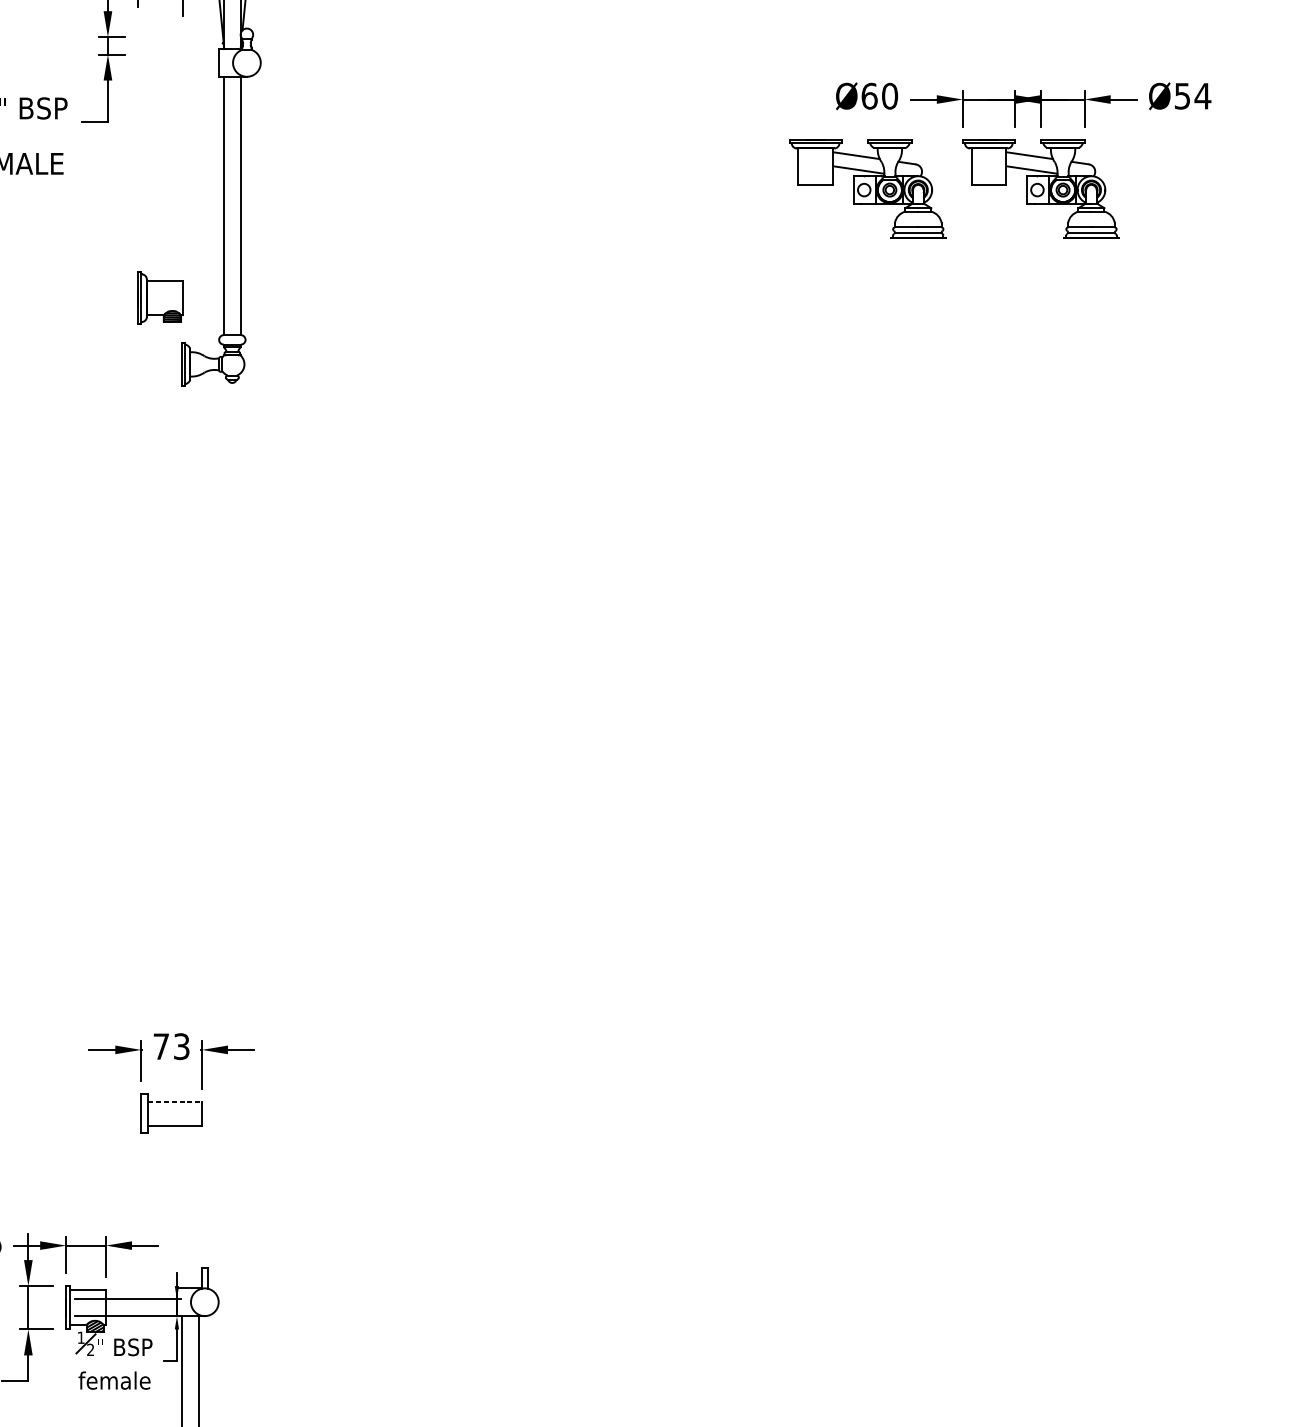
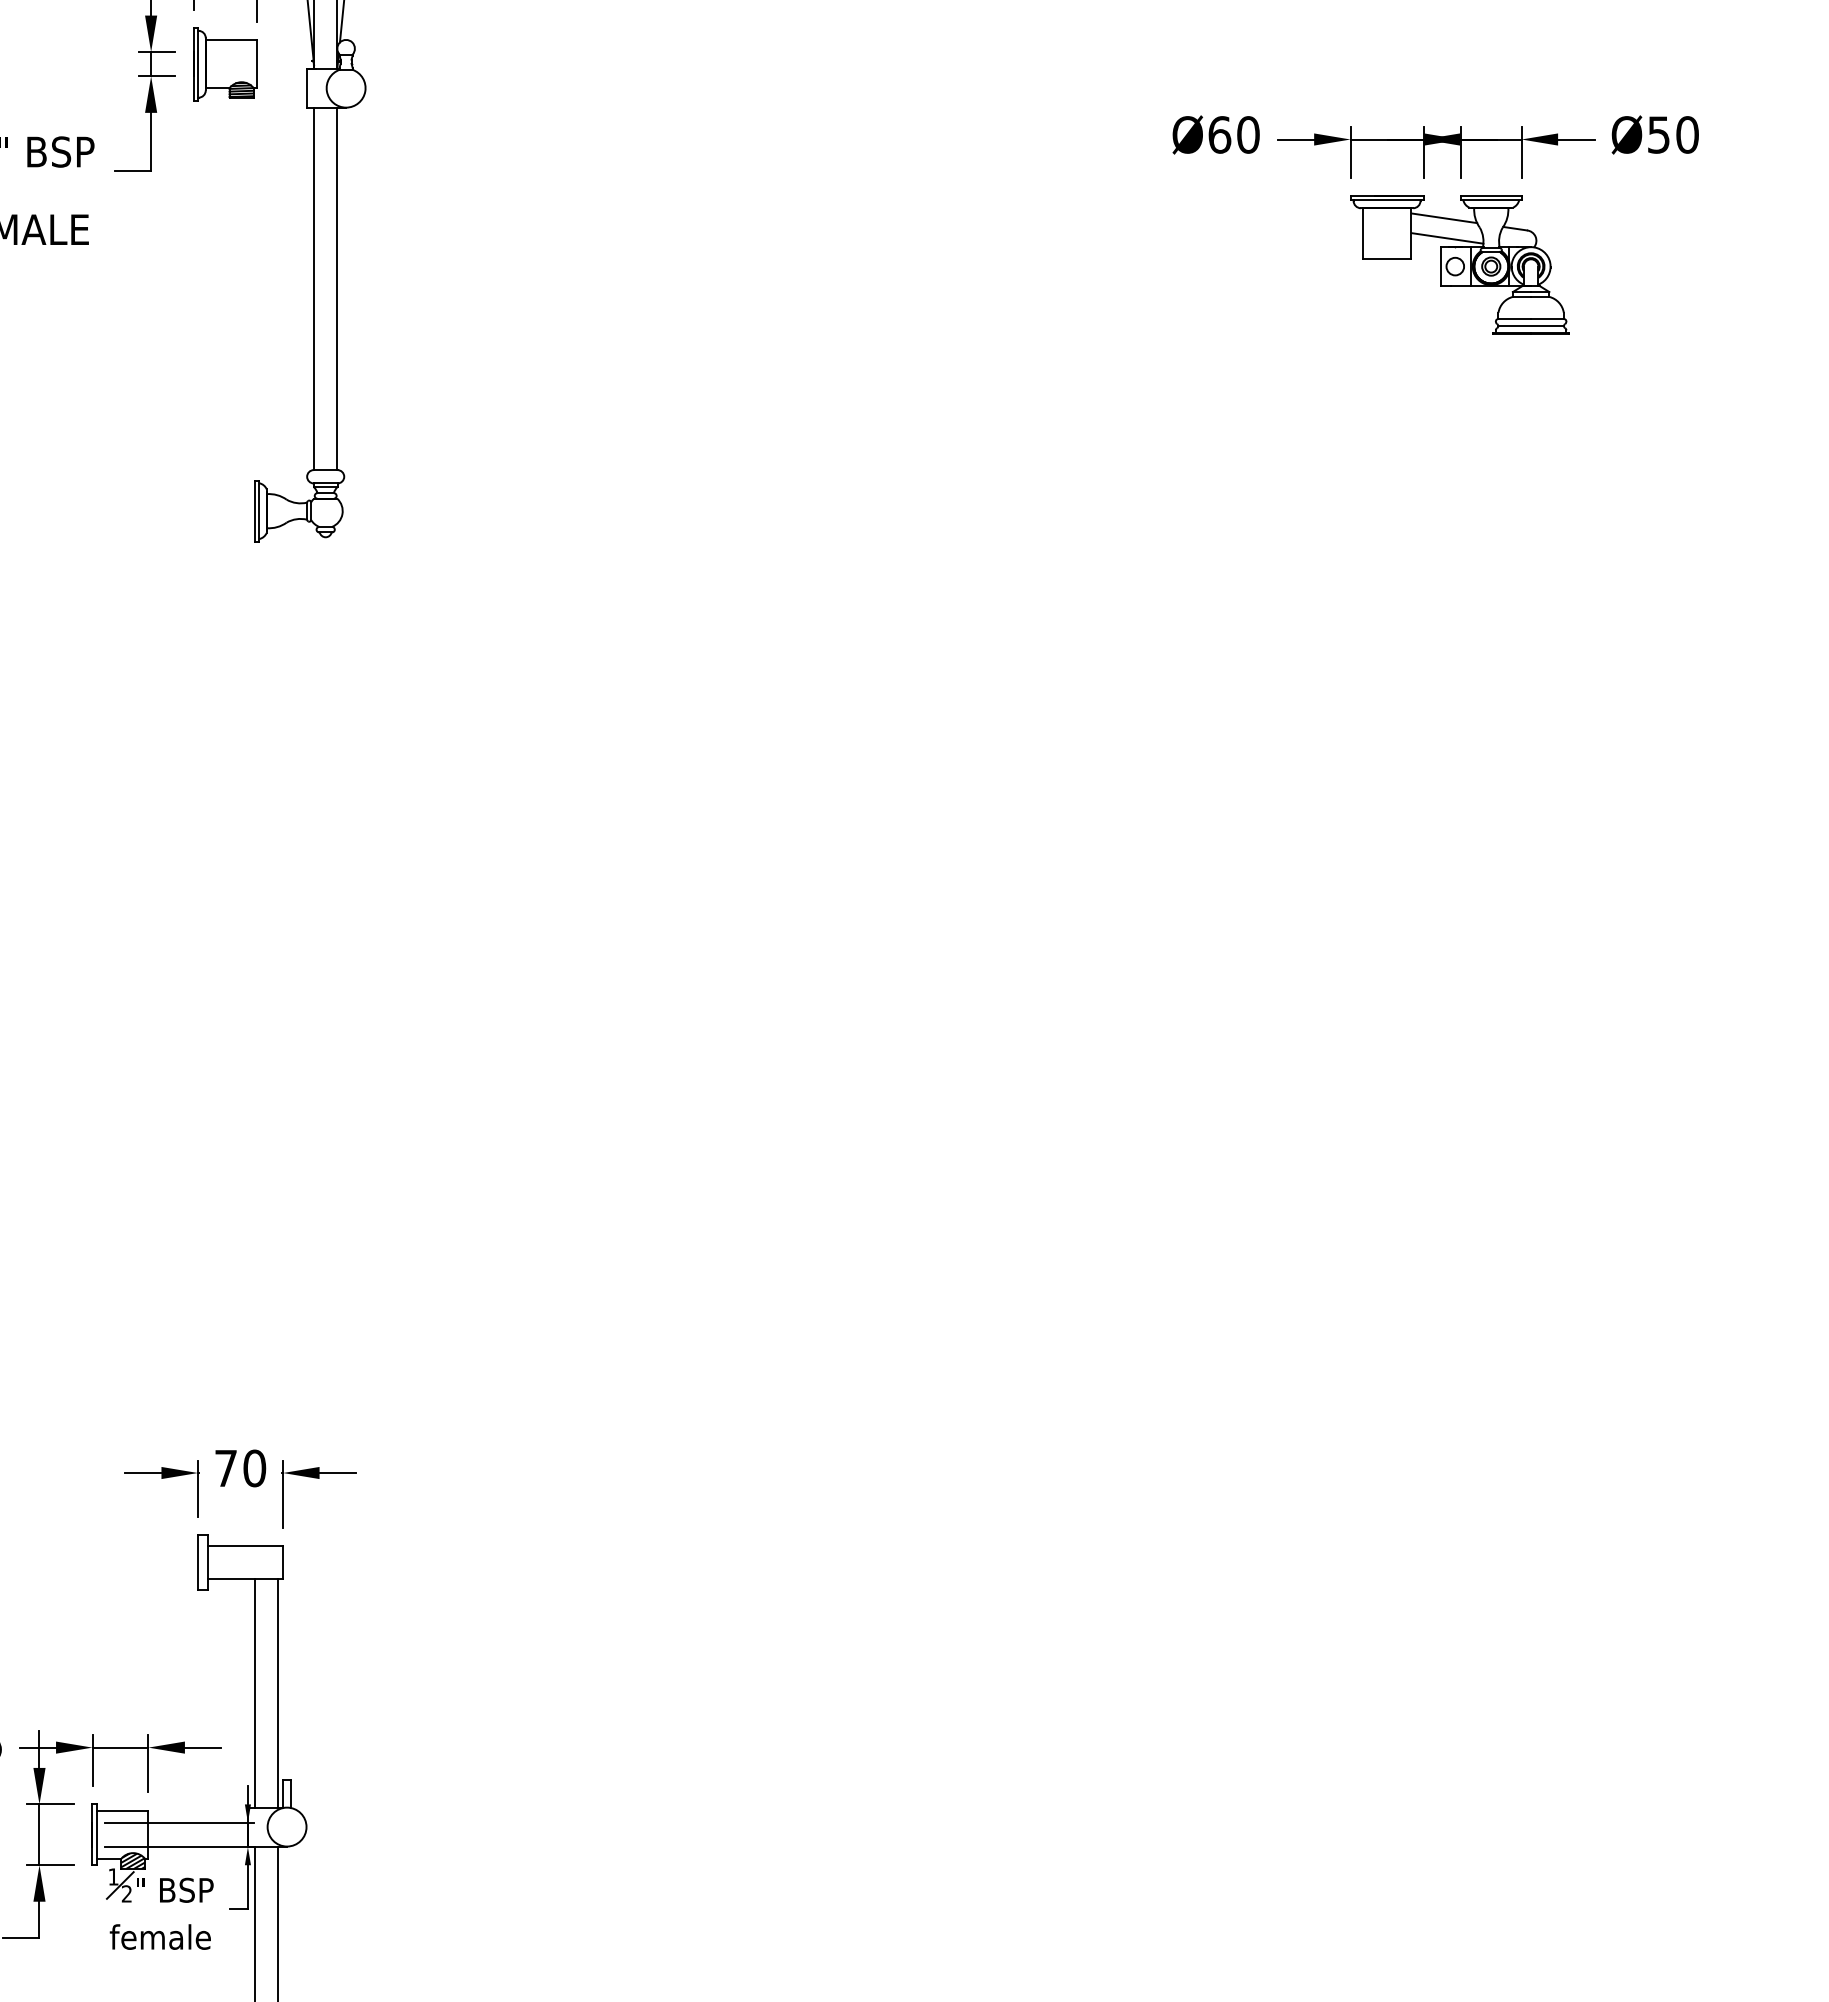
text: (1202, 95) -> (1687, 134), Ø54 -> Ø50
part: (867, 188) -> (1216, 264), removed
part: (160, 298) -> (225, 64), moved
text: (181, 1046) -> (254, 1468), 73 -> 70
line: (175, 1102) -> (245, 1546), dashed -> solid
line: (181, 1207) -> (254, 1693), added
line: (198, 1207) -> (278, 1693), added

